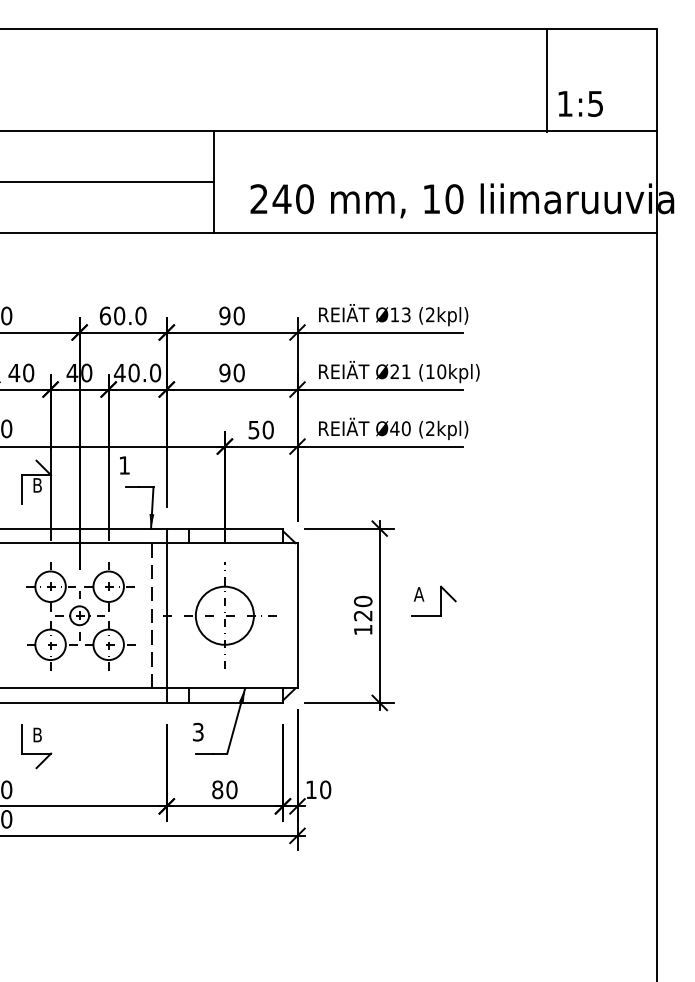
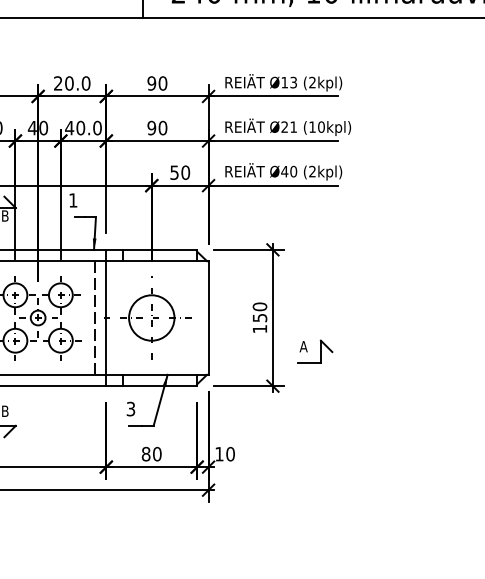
text: (105, 315) -> (58, 83), 60.0 -> 20.0
part: (440, 600) -> (320, 351), moved
text: (362, 615) -> (259, 317), 120 -> 150

